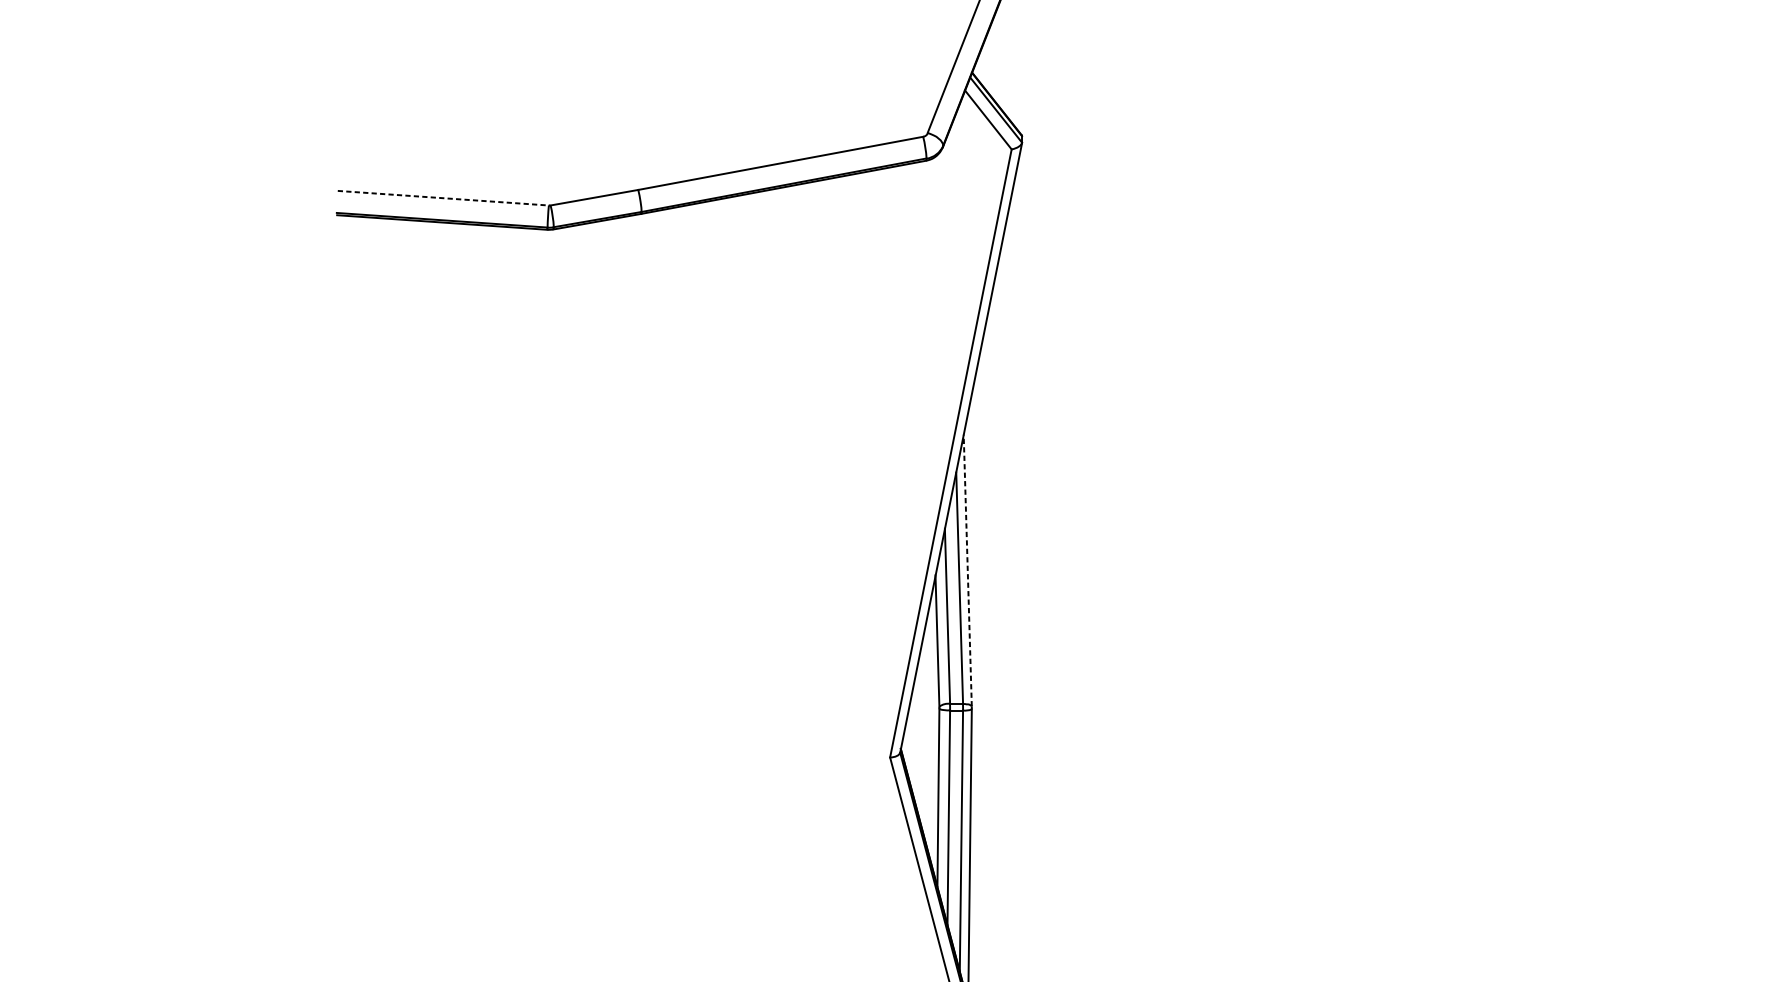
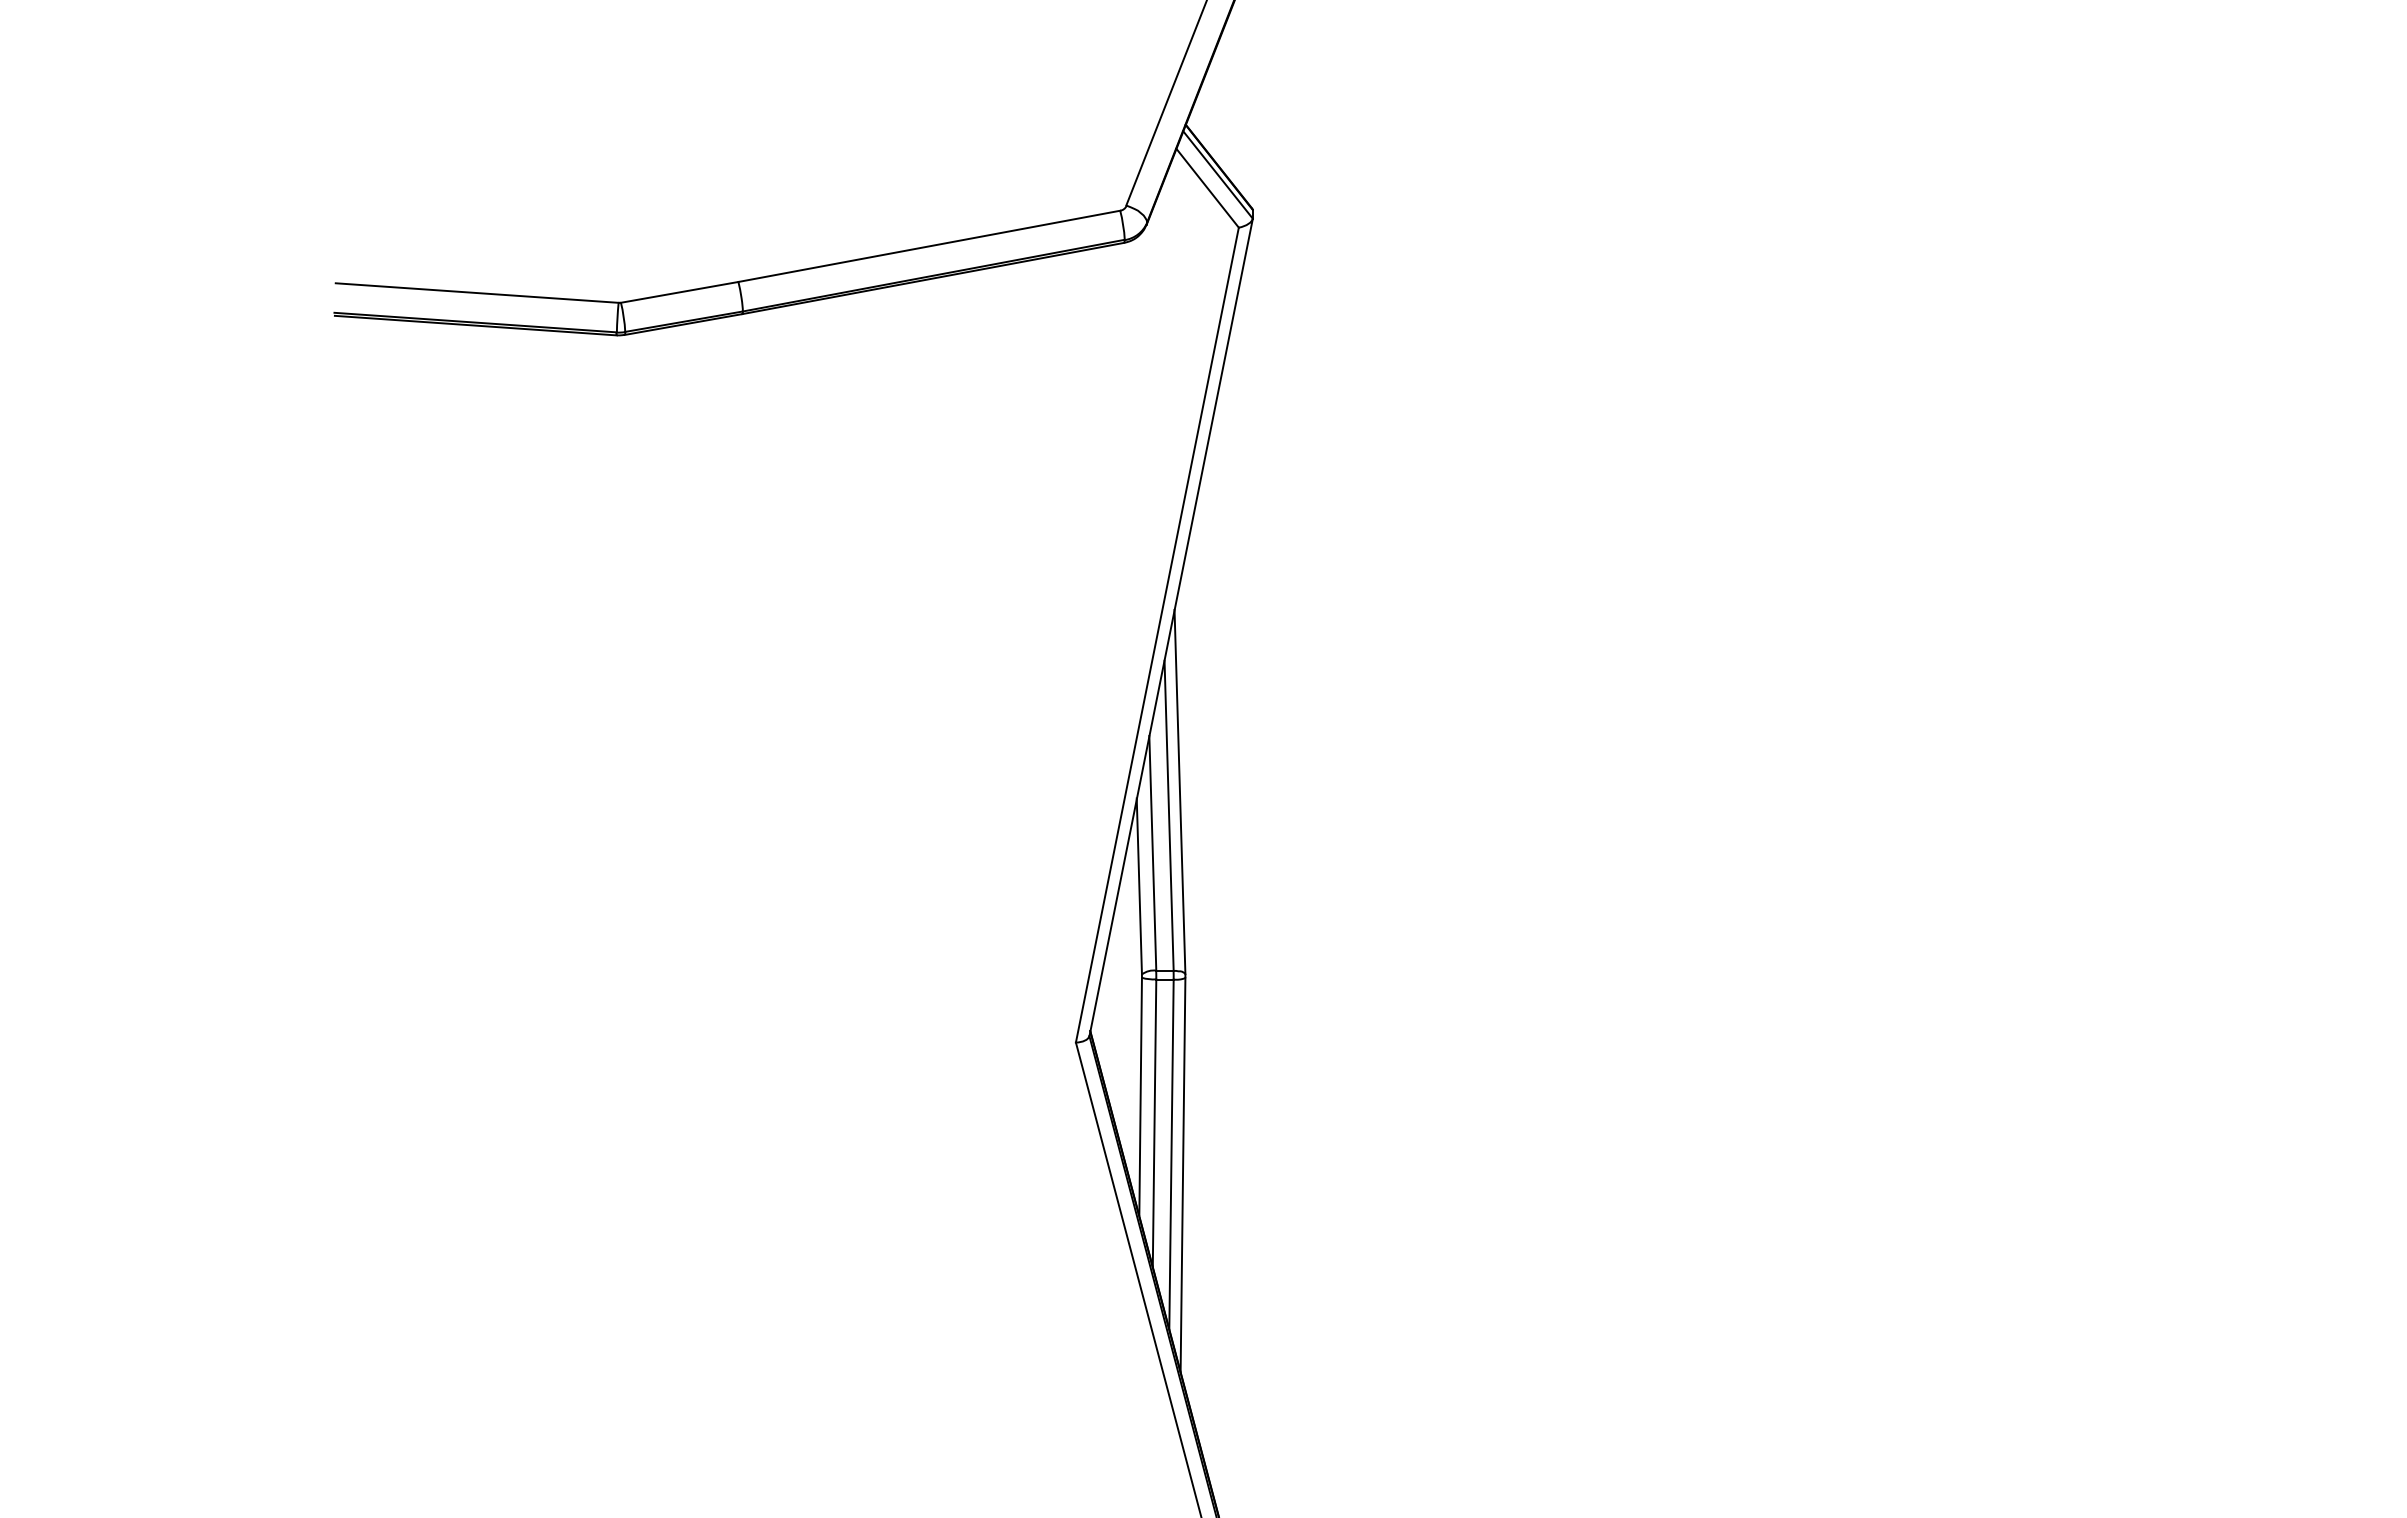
line: (443, 198) -> (477, 293), dashed -> solid
line: (967, 570) -> (1179, 791), dashed -> solid

